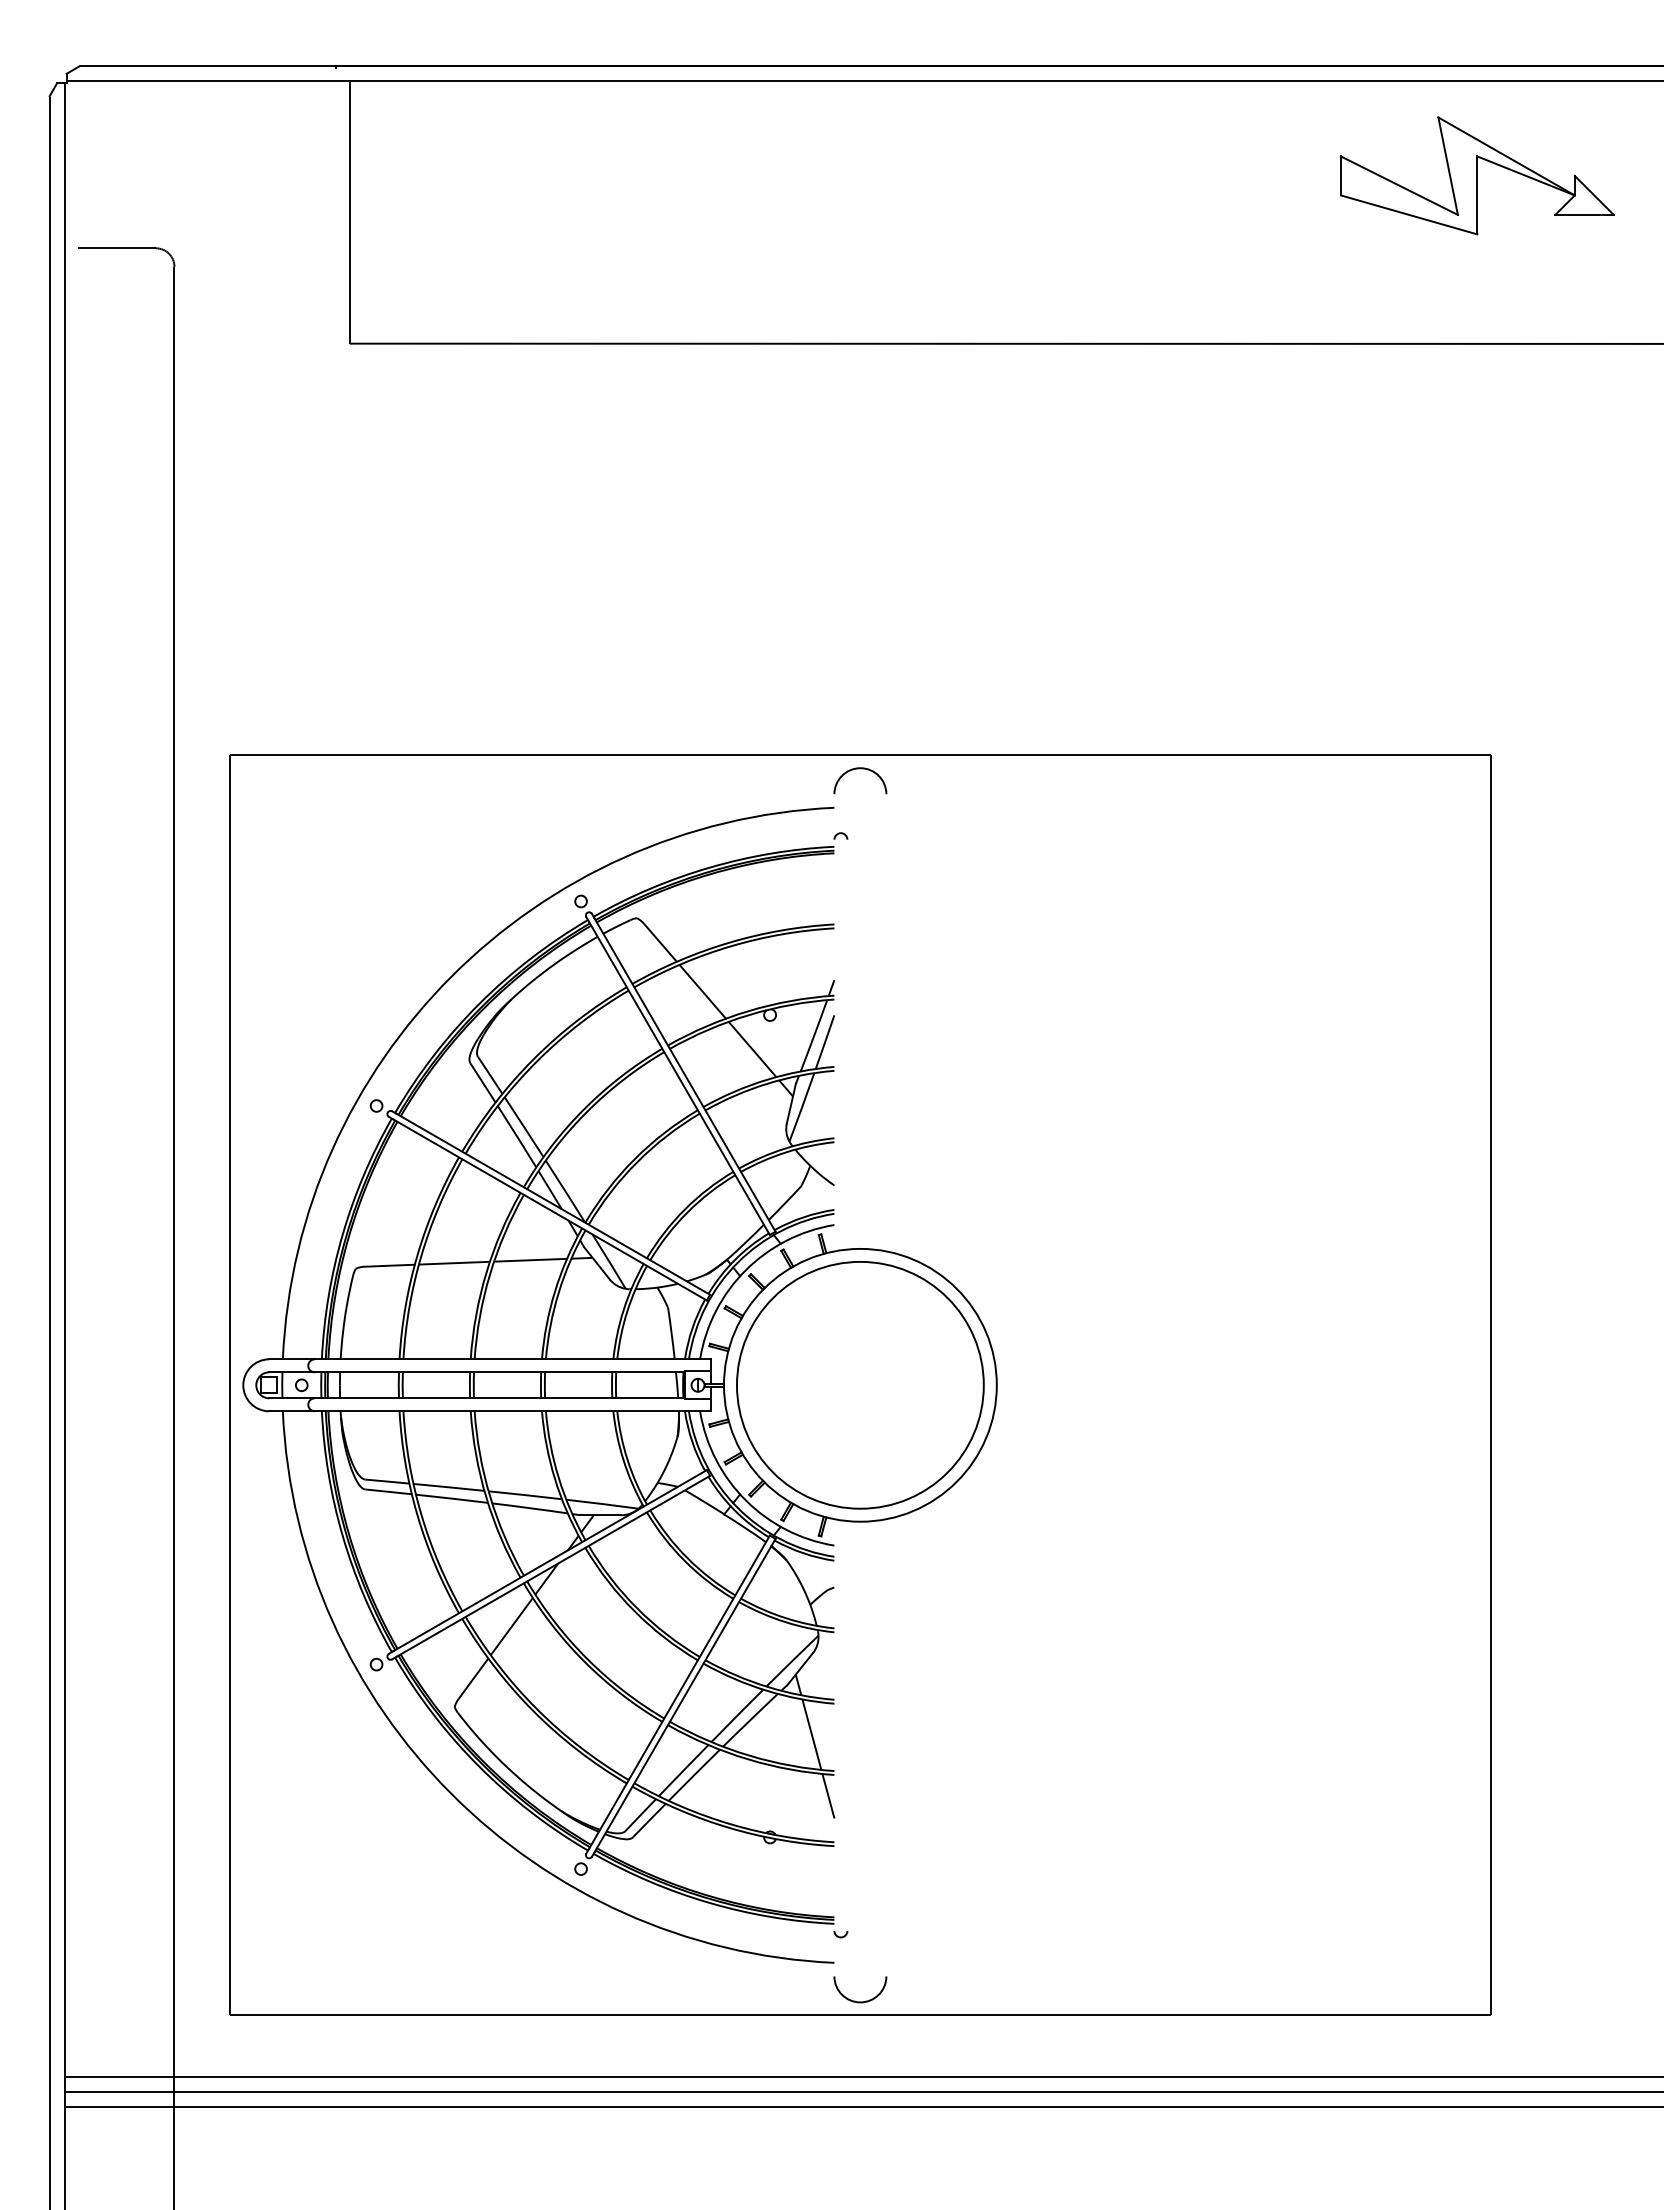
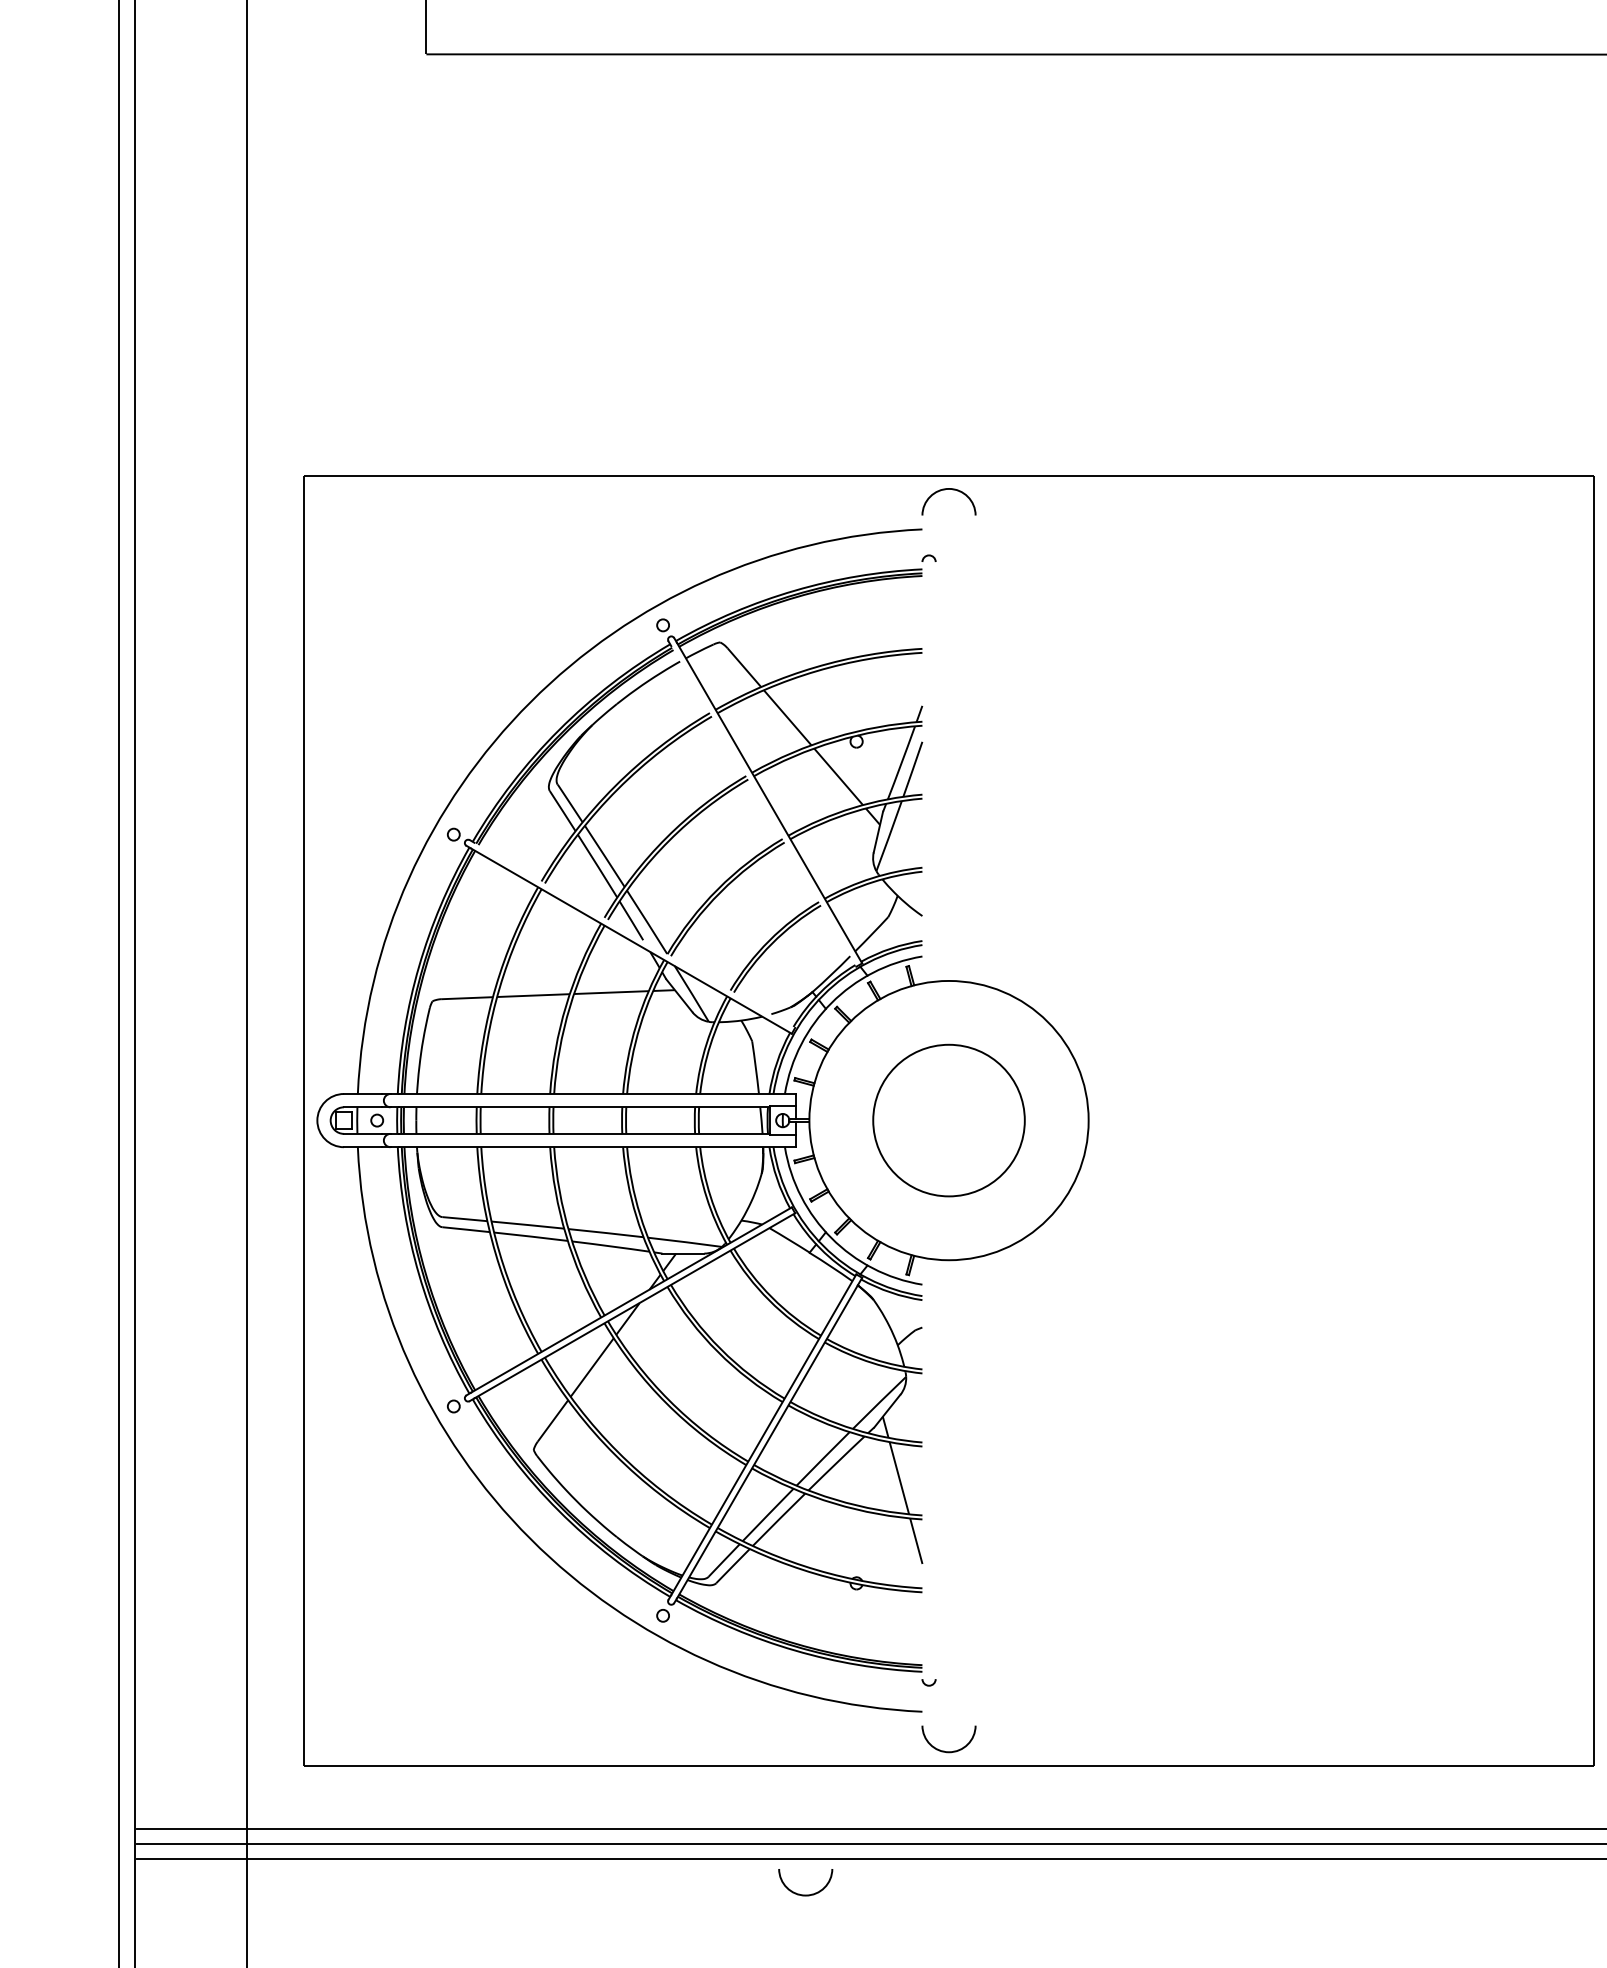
line: (679, 1078) -> (763, 806), removed
line: (553, 1203) -> (634, 934), removed
circle: (859, 1384) -> (948, 1119), size x0.6
arc: (720, 2141) -> (805, 1894), added

